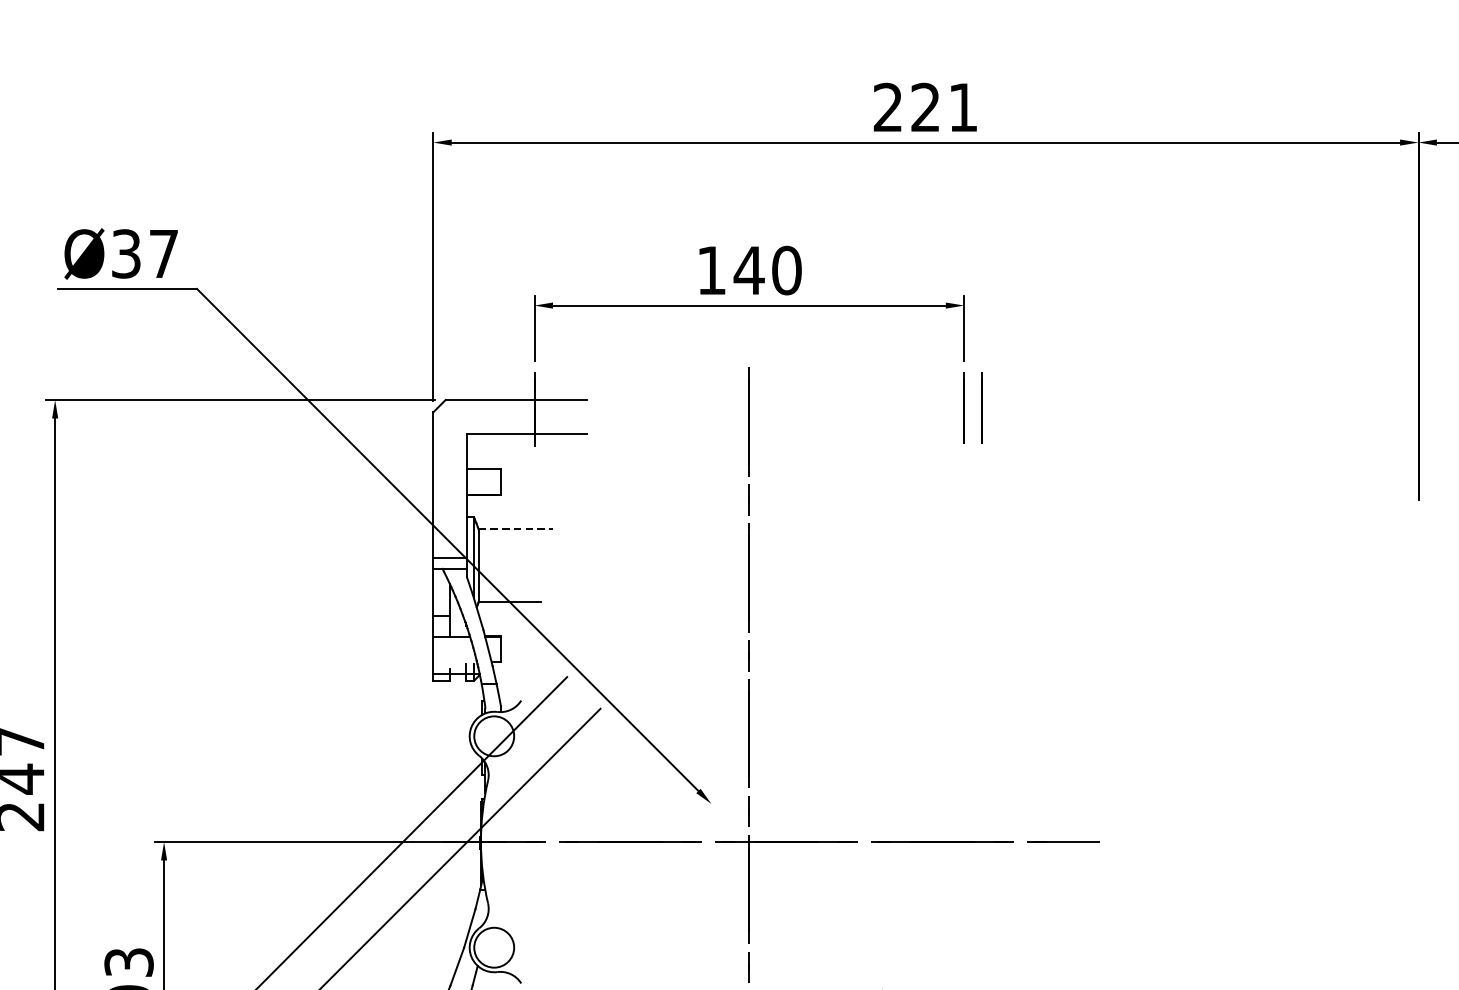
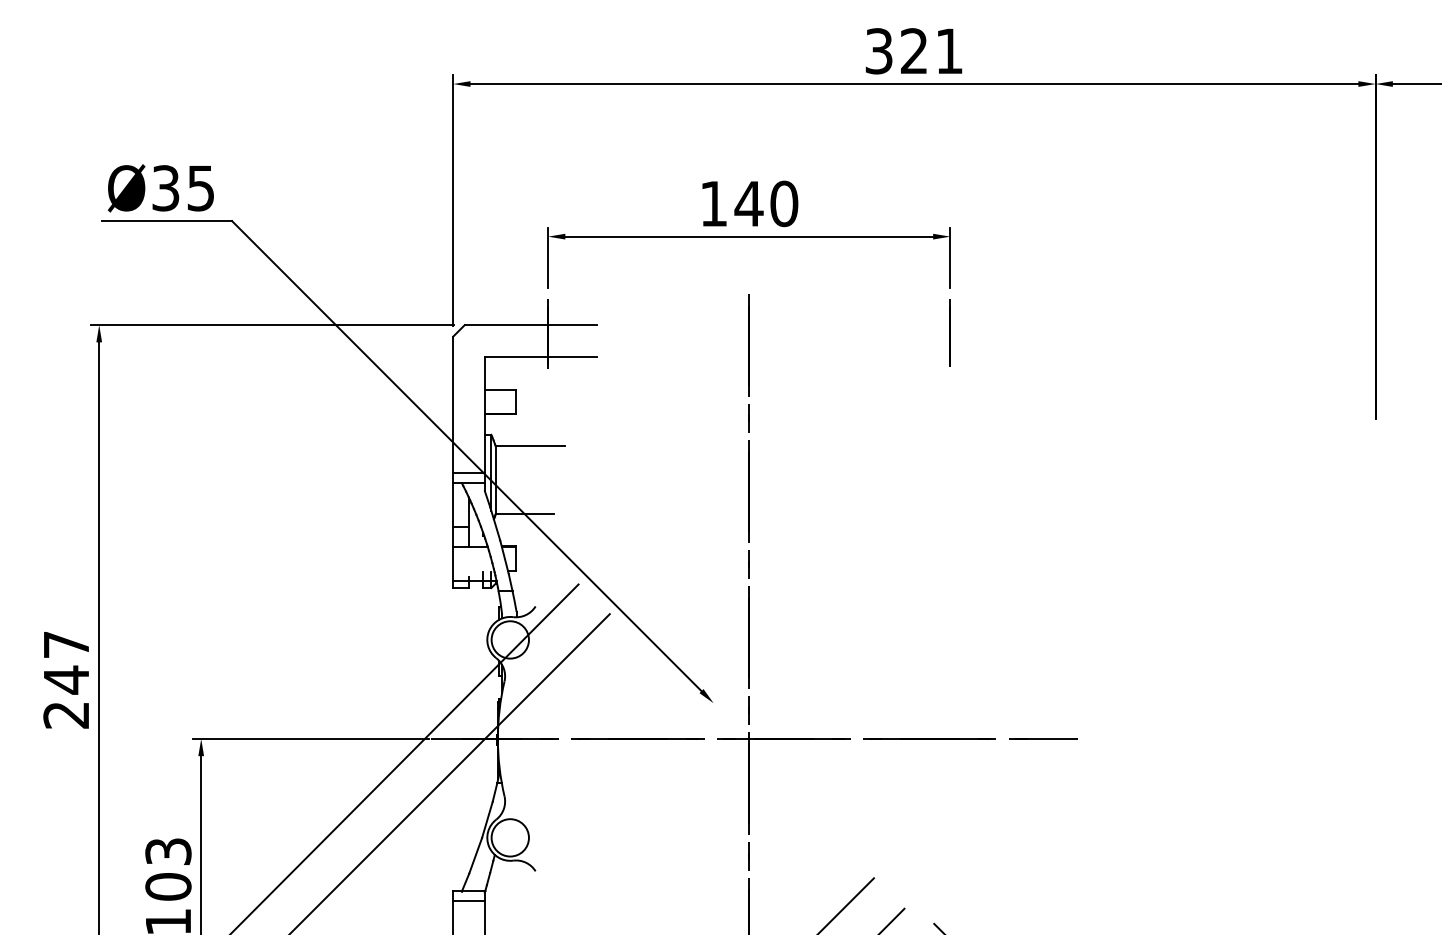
text: (887, 107) -> (878, 51), 221 -> 321
text: (163, 254) -> (200, 188), Ø37 -> Ø35
line: (981, 407) -> (966, 332), removed
line: (515, 529) -> (530, 446), dashed -> solid

